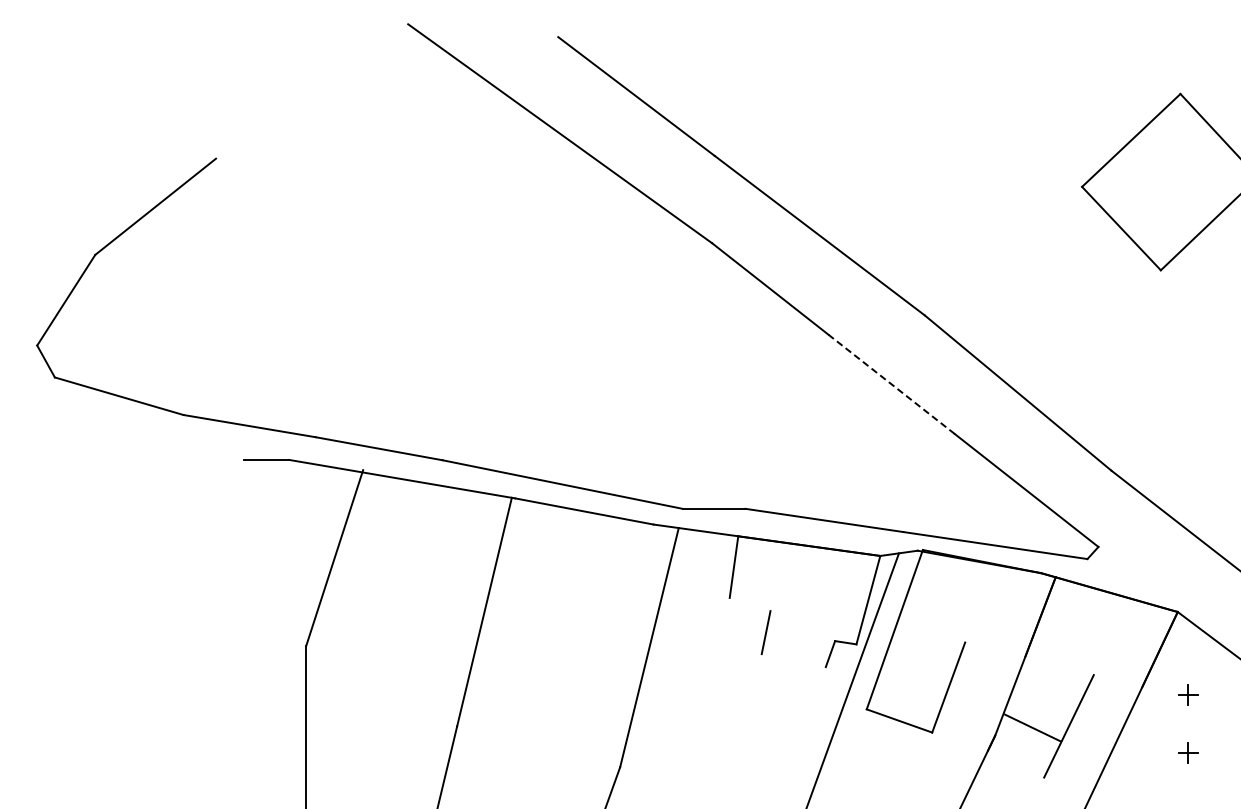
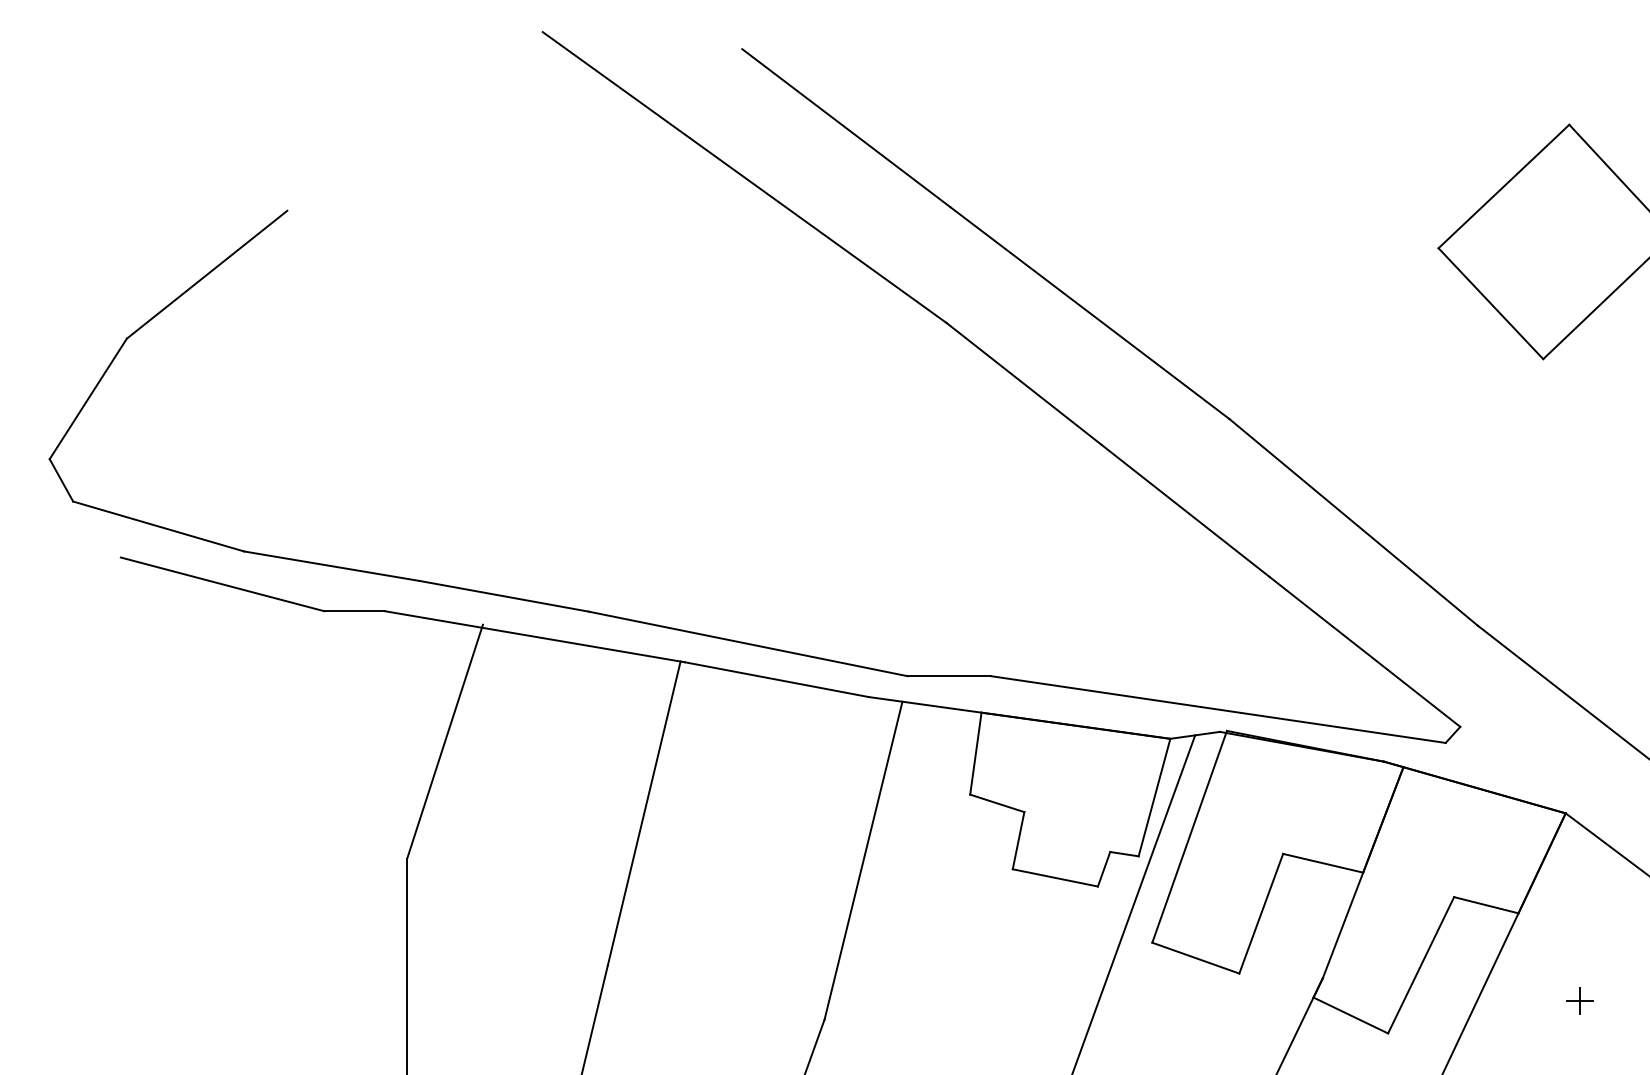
line: (891, 384) -> (1185, 510), dashed -> solid
line: (166, 439) -> (221, 584), added
line: (749, 604) -> (996, 803), added
line: (995, 649) -> (1323, 863), added
line: (793, 660) -> (1054, 877), added
line: (1117, 681) -> (1485, 905), added
part: (1188, 694) -> (1579, 922), removed
line: (1033, 727) -> (1351, 1014), moved

